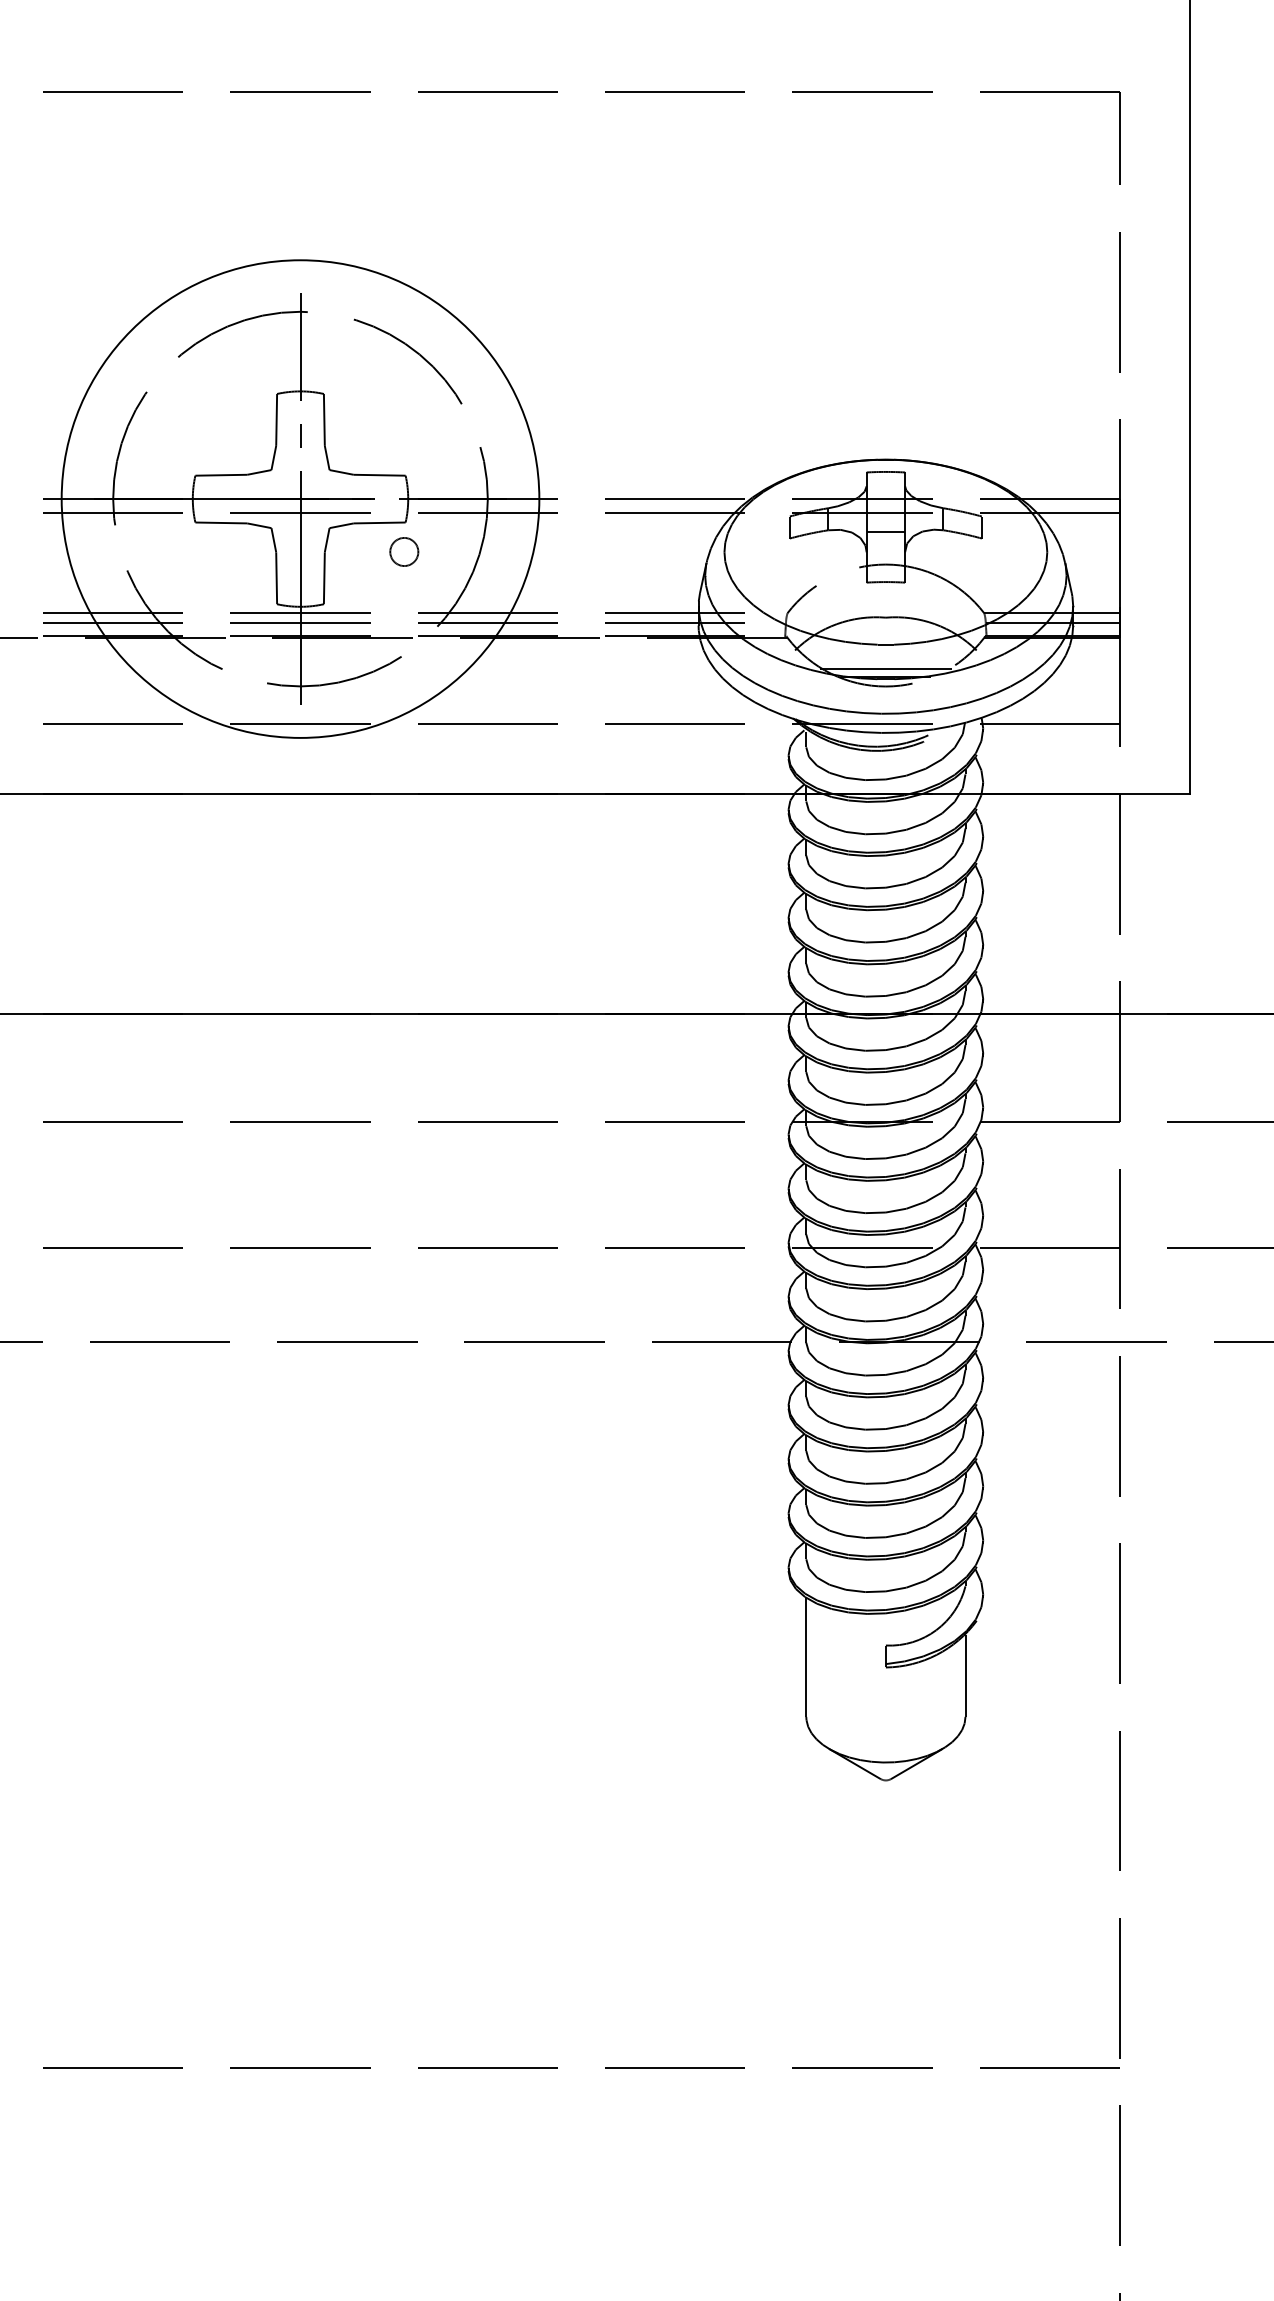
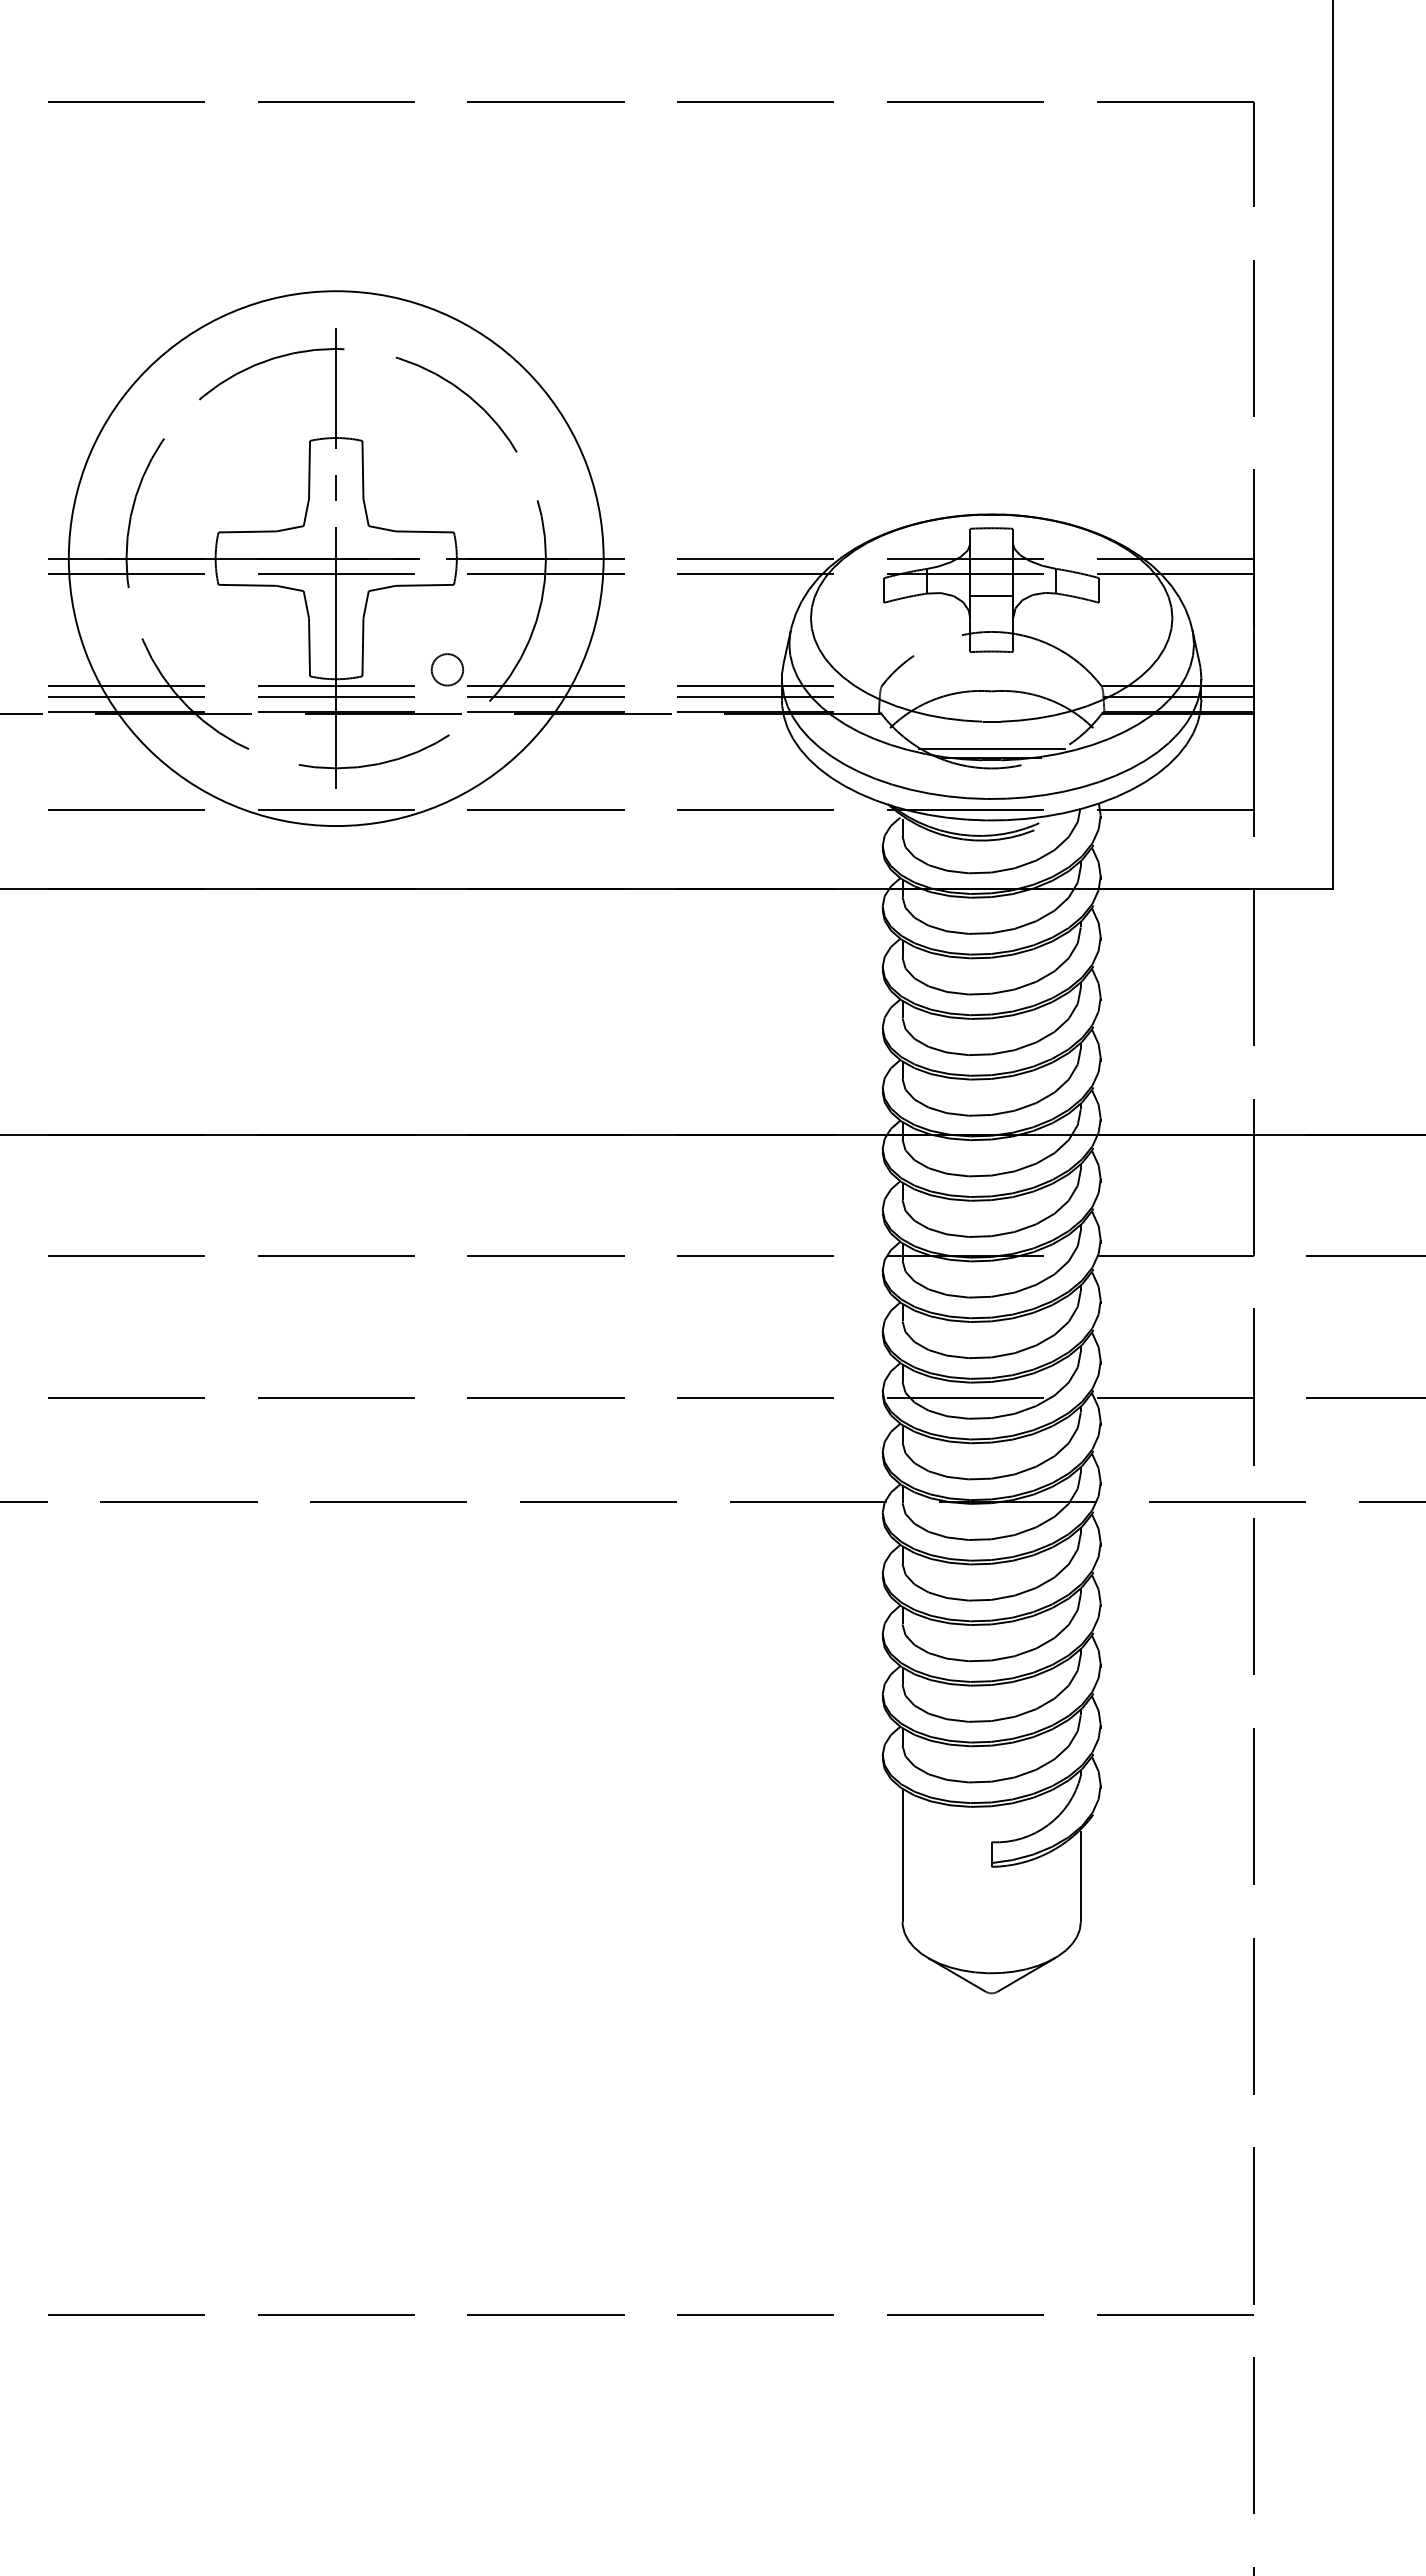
circle: (404, 551) -> (447, 669), moved

